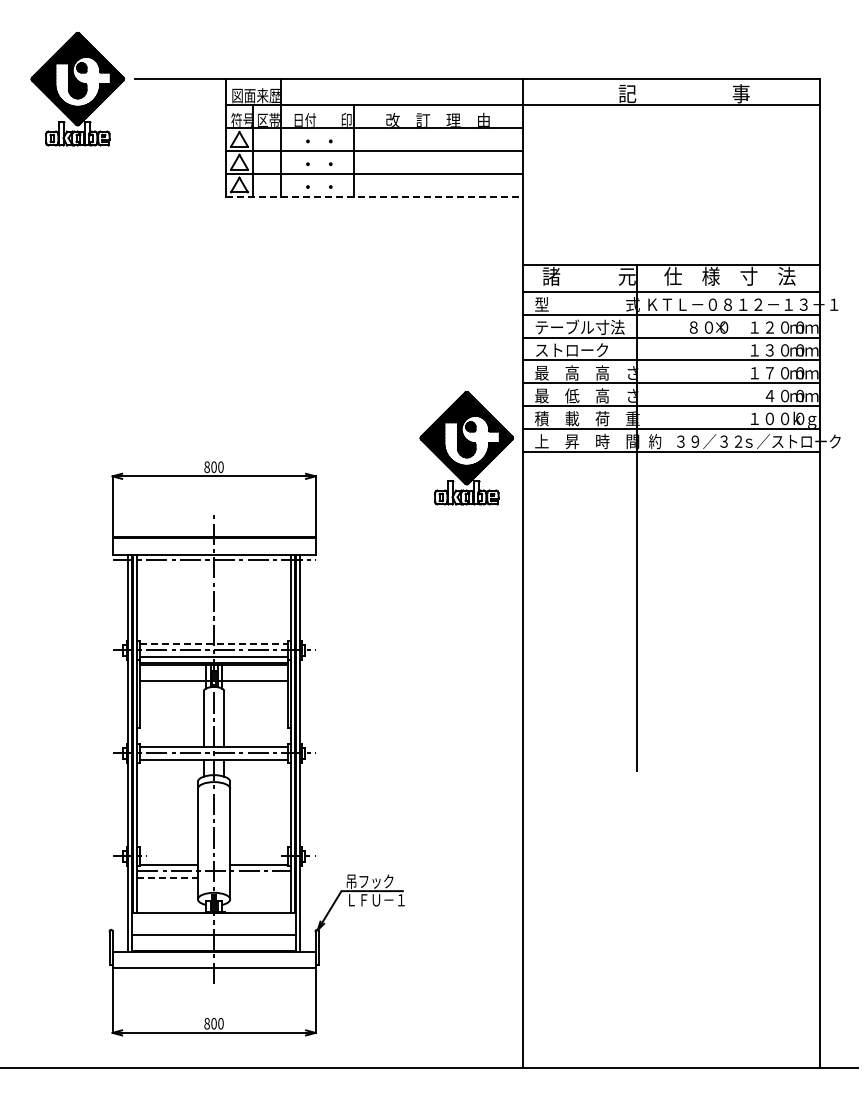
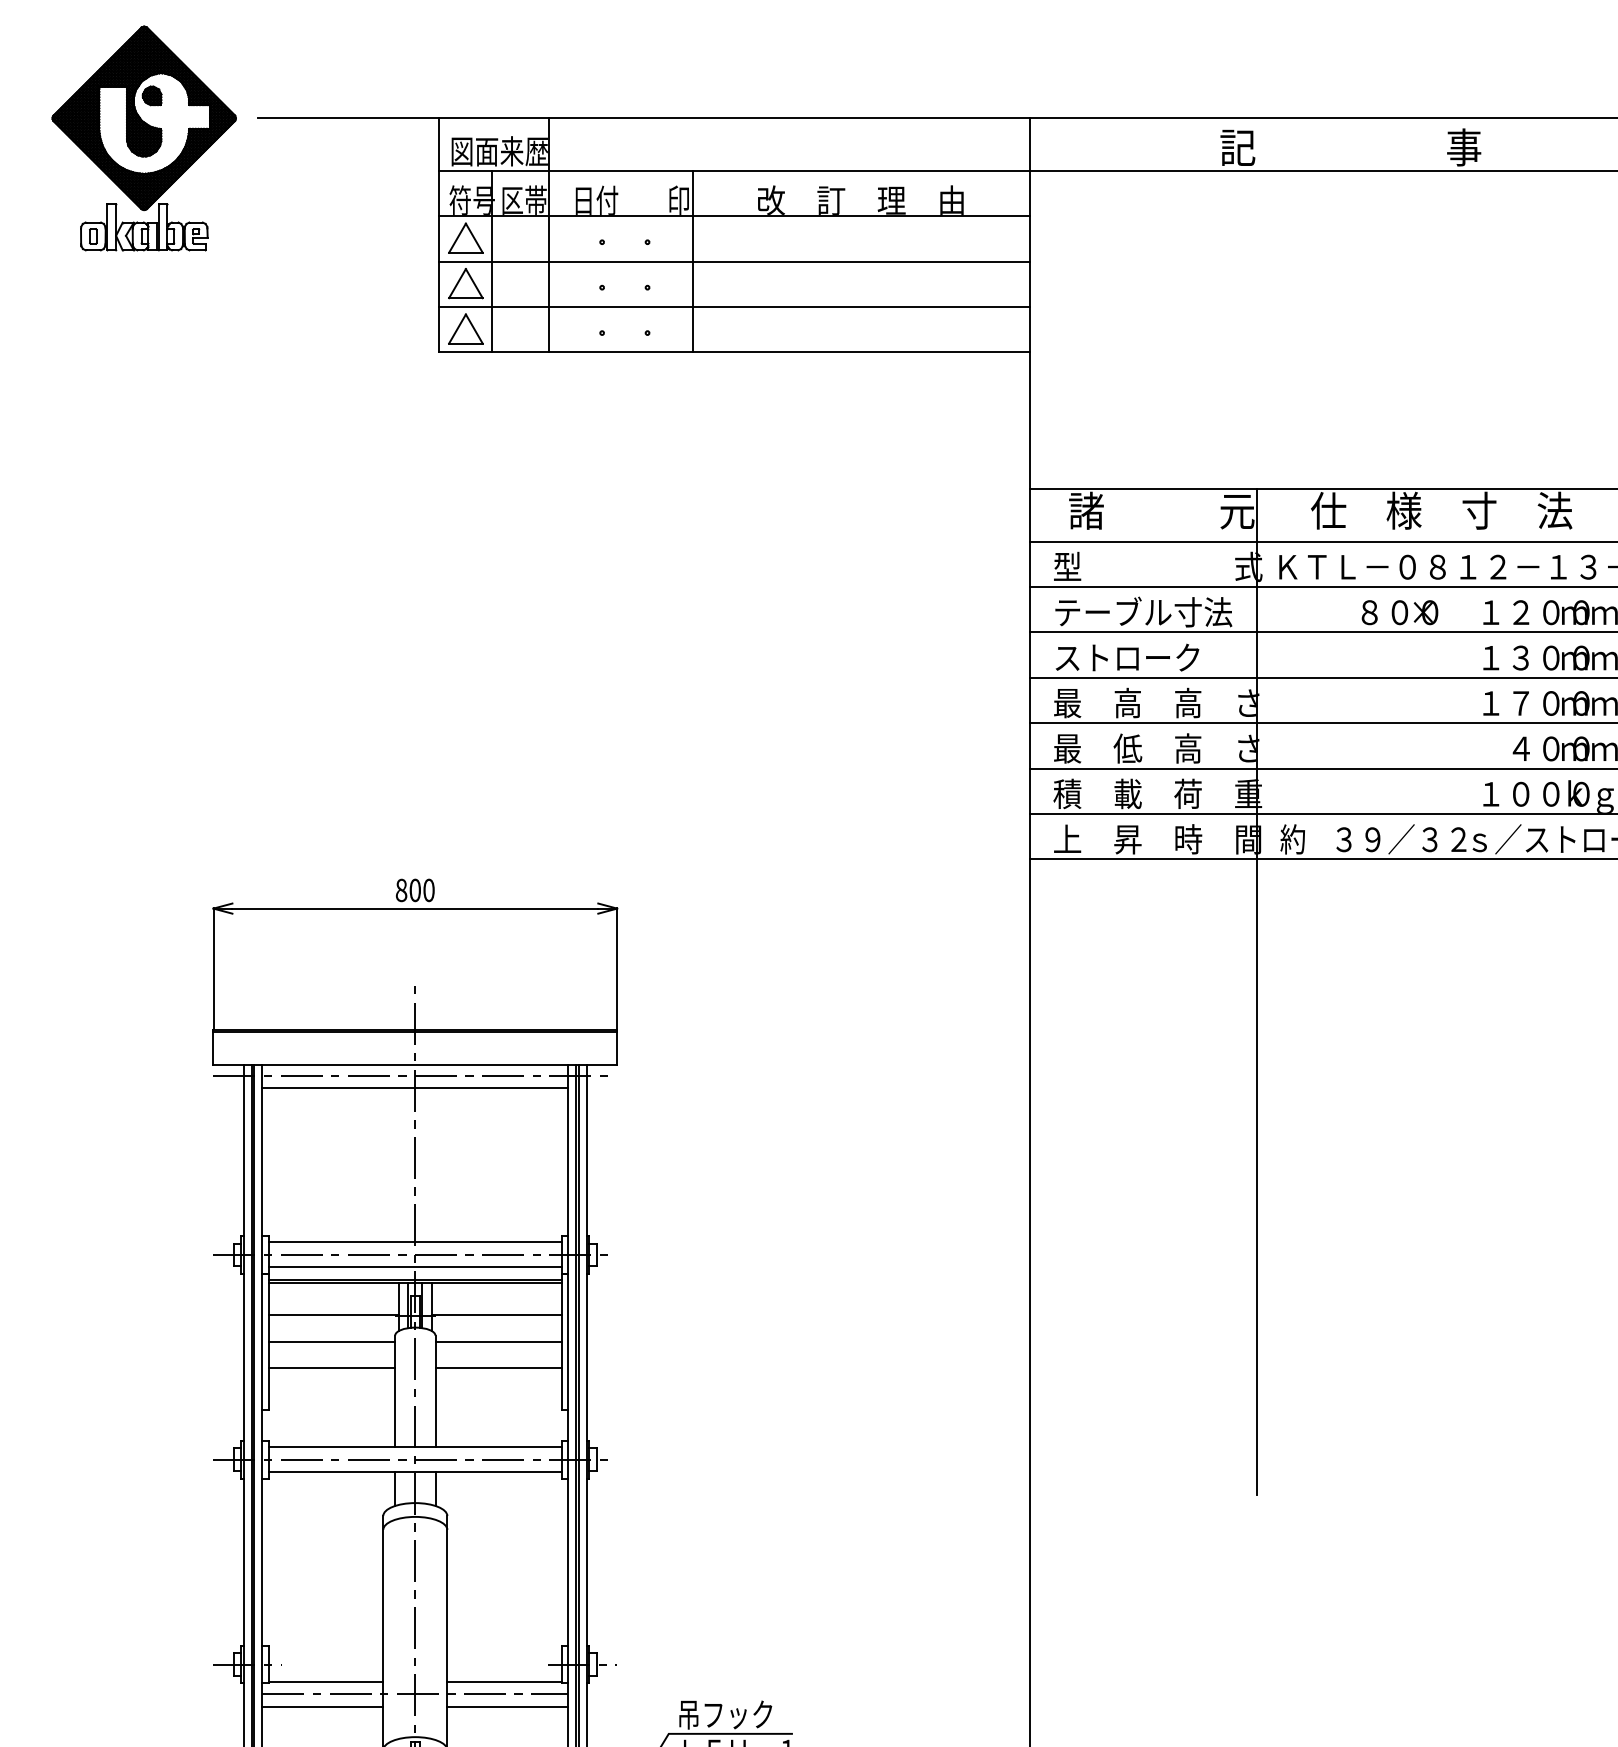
line: (375, 196) -> (736, 351), dashed -> solid
part: (466, 448) -> (917, 853), removed
line: (213, 566) -> (414, 1087), added
line: (214, 644) -> (416, 1243), dashed -> solid
line: (171, 694) -> (330, 1342), added
line: (255, 694) -> (497, 1342), added
line: (171, 707) -> (330, 1368), added
line: (255, 707) -> (497, 1368), added
line: (168, 877) -> (324, 1706), dashed -> solid
line: (260, 877) -> (507, 1706), added

